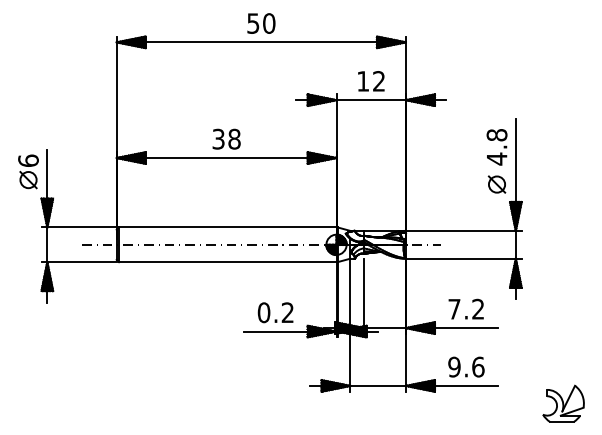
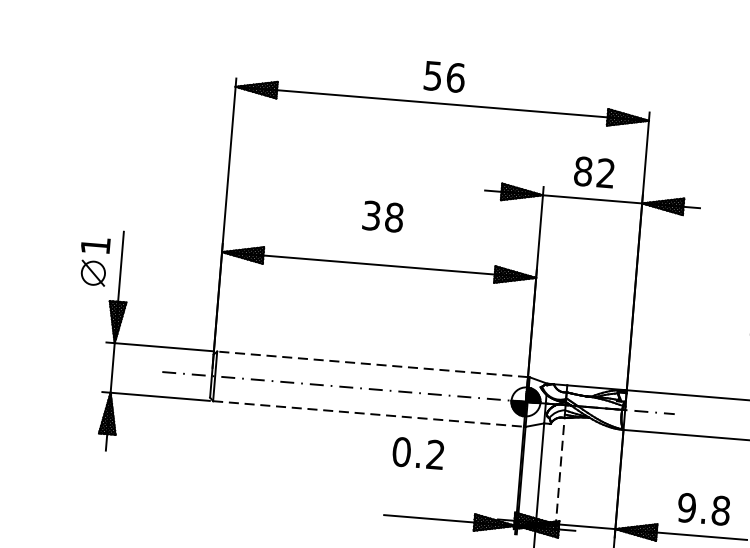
text: (269, 23) -> (456, 77), 50 -> 56
text: (363, 81) -> (583, 171), 12 -> 82
text: (226, 138) -> (382, 215), moved
text: (28, 160) -> (95, 245), 6 -> 1
line: (227, 227) -> (372, 364), solid -> dashed
line: (227, 262) -> (368, 414), solid -> dashed
line: (364, 296) -> (559, 479), solid -> dashed
text: (466, 308) -> (704, 508), 7.2 -> 9.8
text: (275, 312) -> (418, 453), moved

